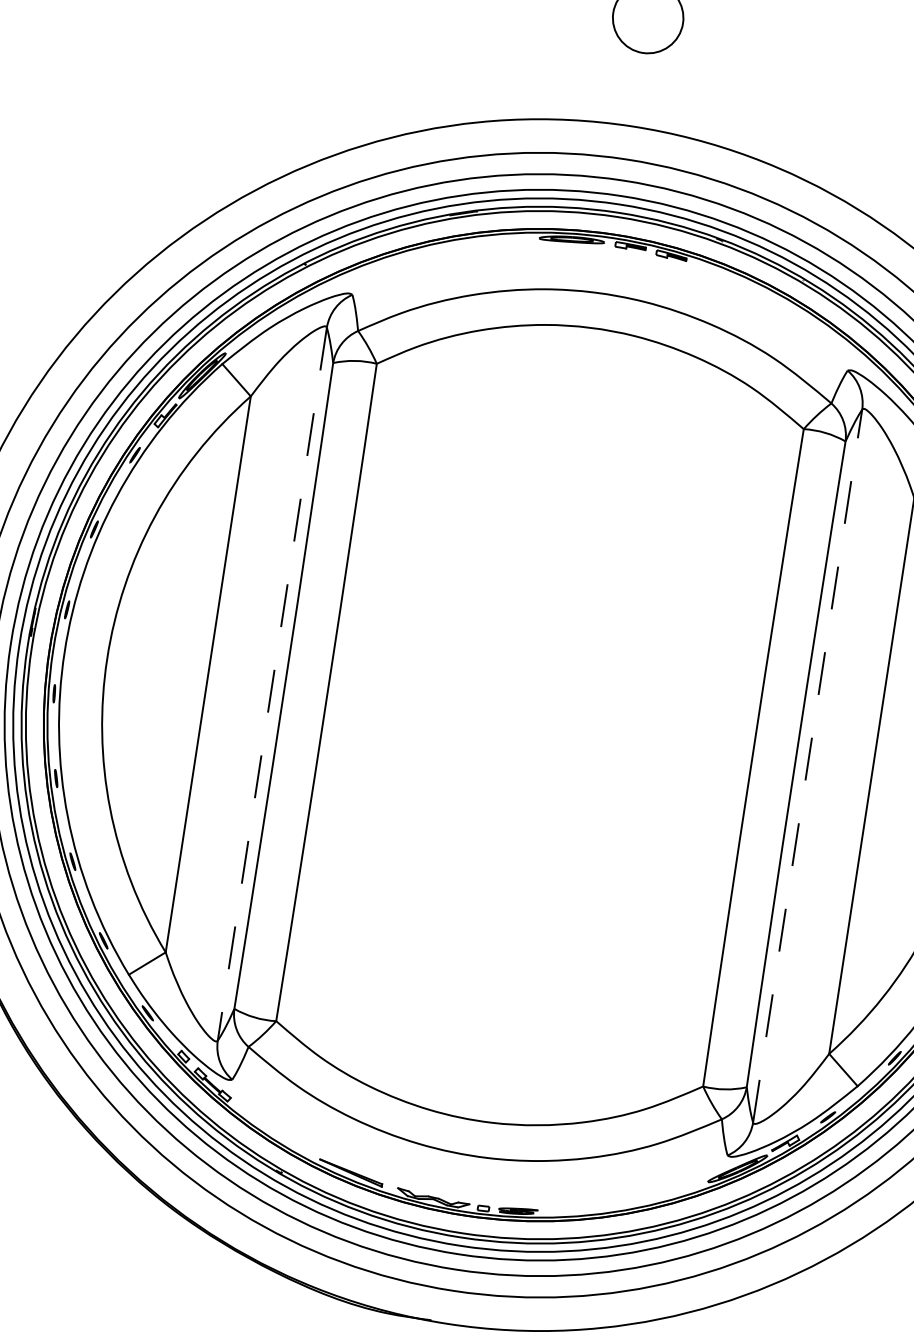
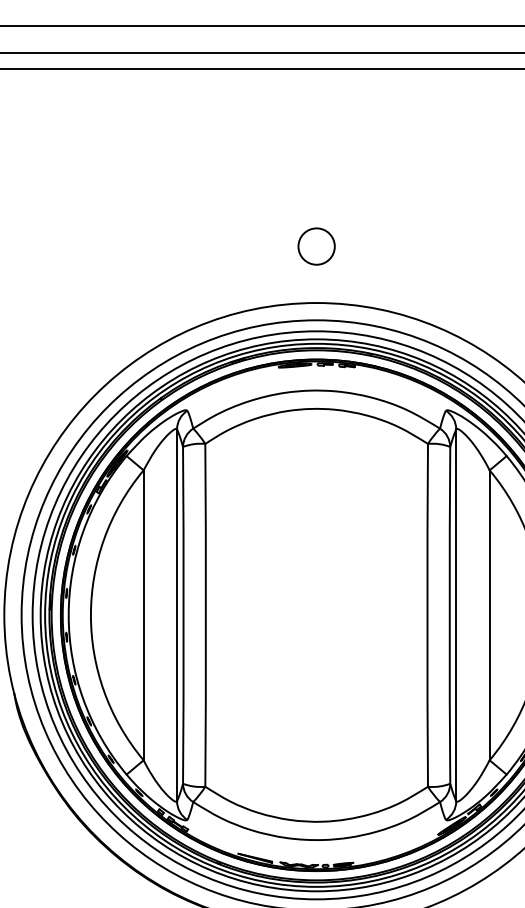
line: (273, 684) -> (177, 615), dashed -> solid
line: (808, 766) -> (456, 615), dashed -> solid

